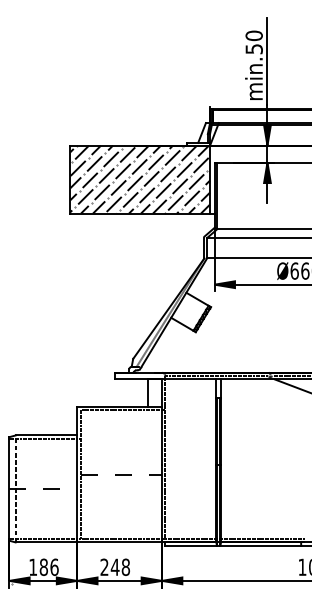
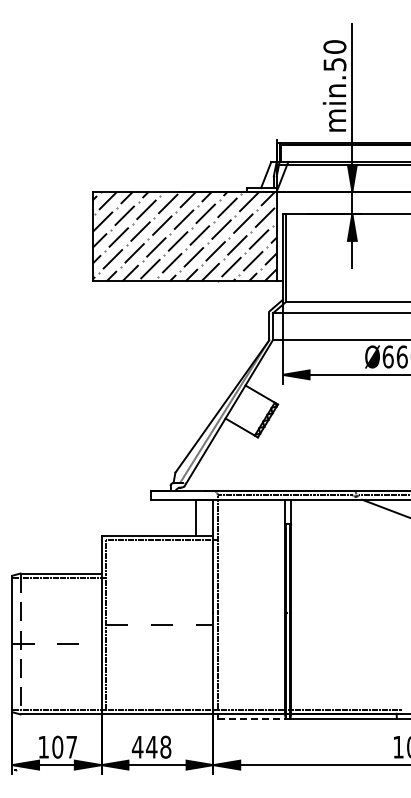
line: (190, 545) -> (251, 718), solid -> dashed
text: (48, 566) -> (64, 746), 186 -> 107
text: (104, 566) -> (137, 746), 248 -> 448

